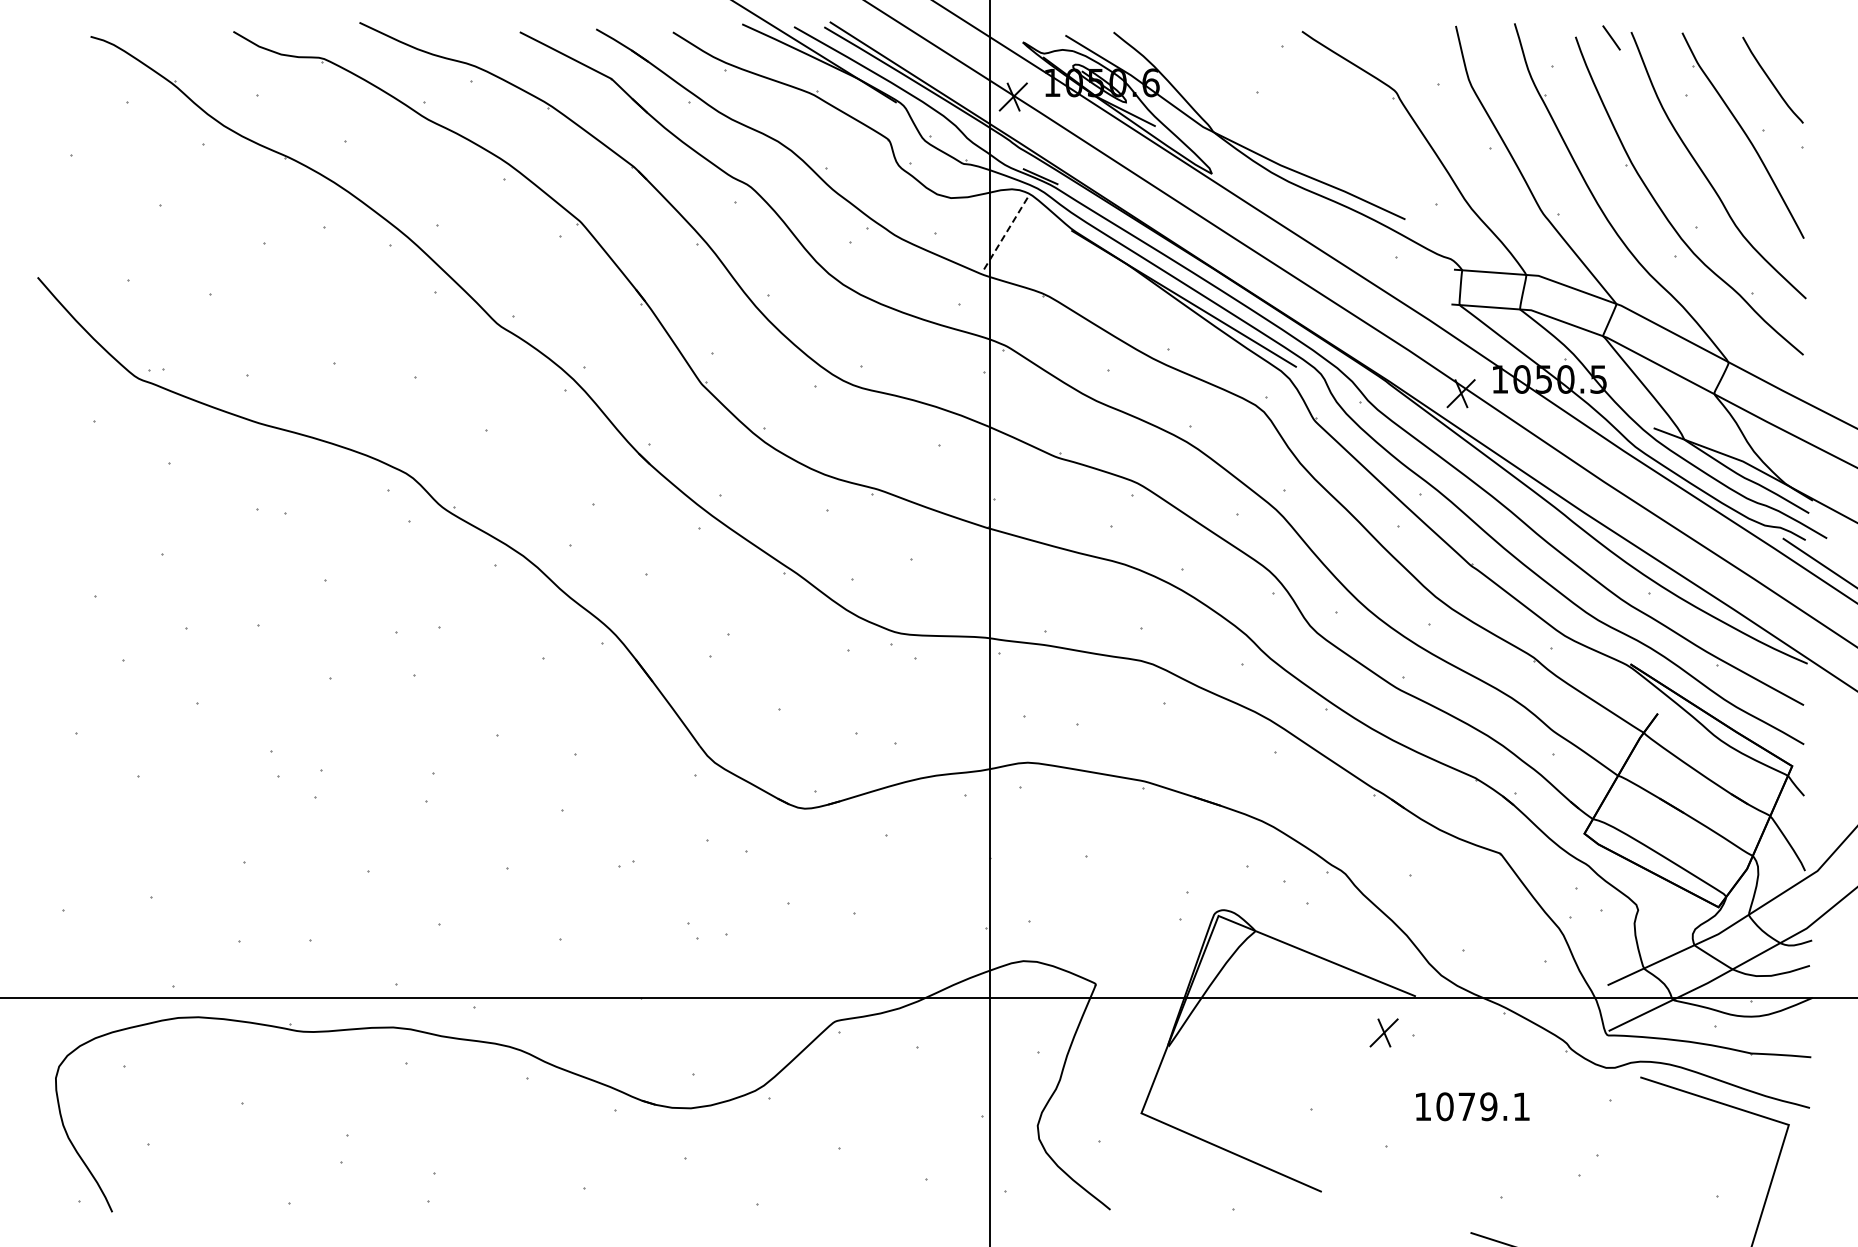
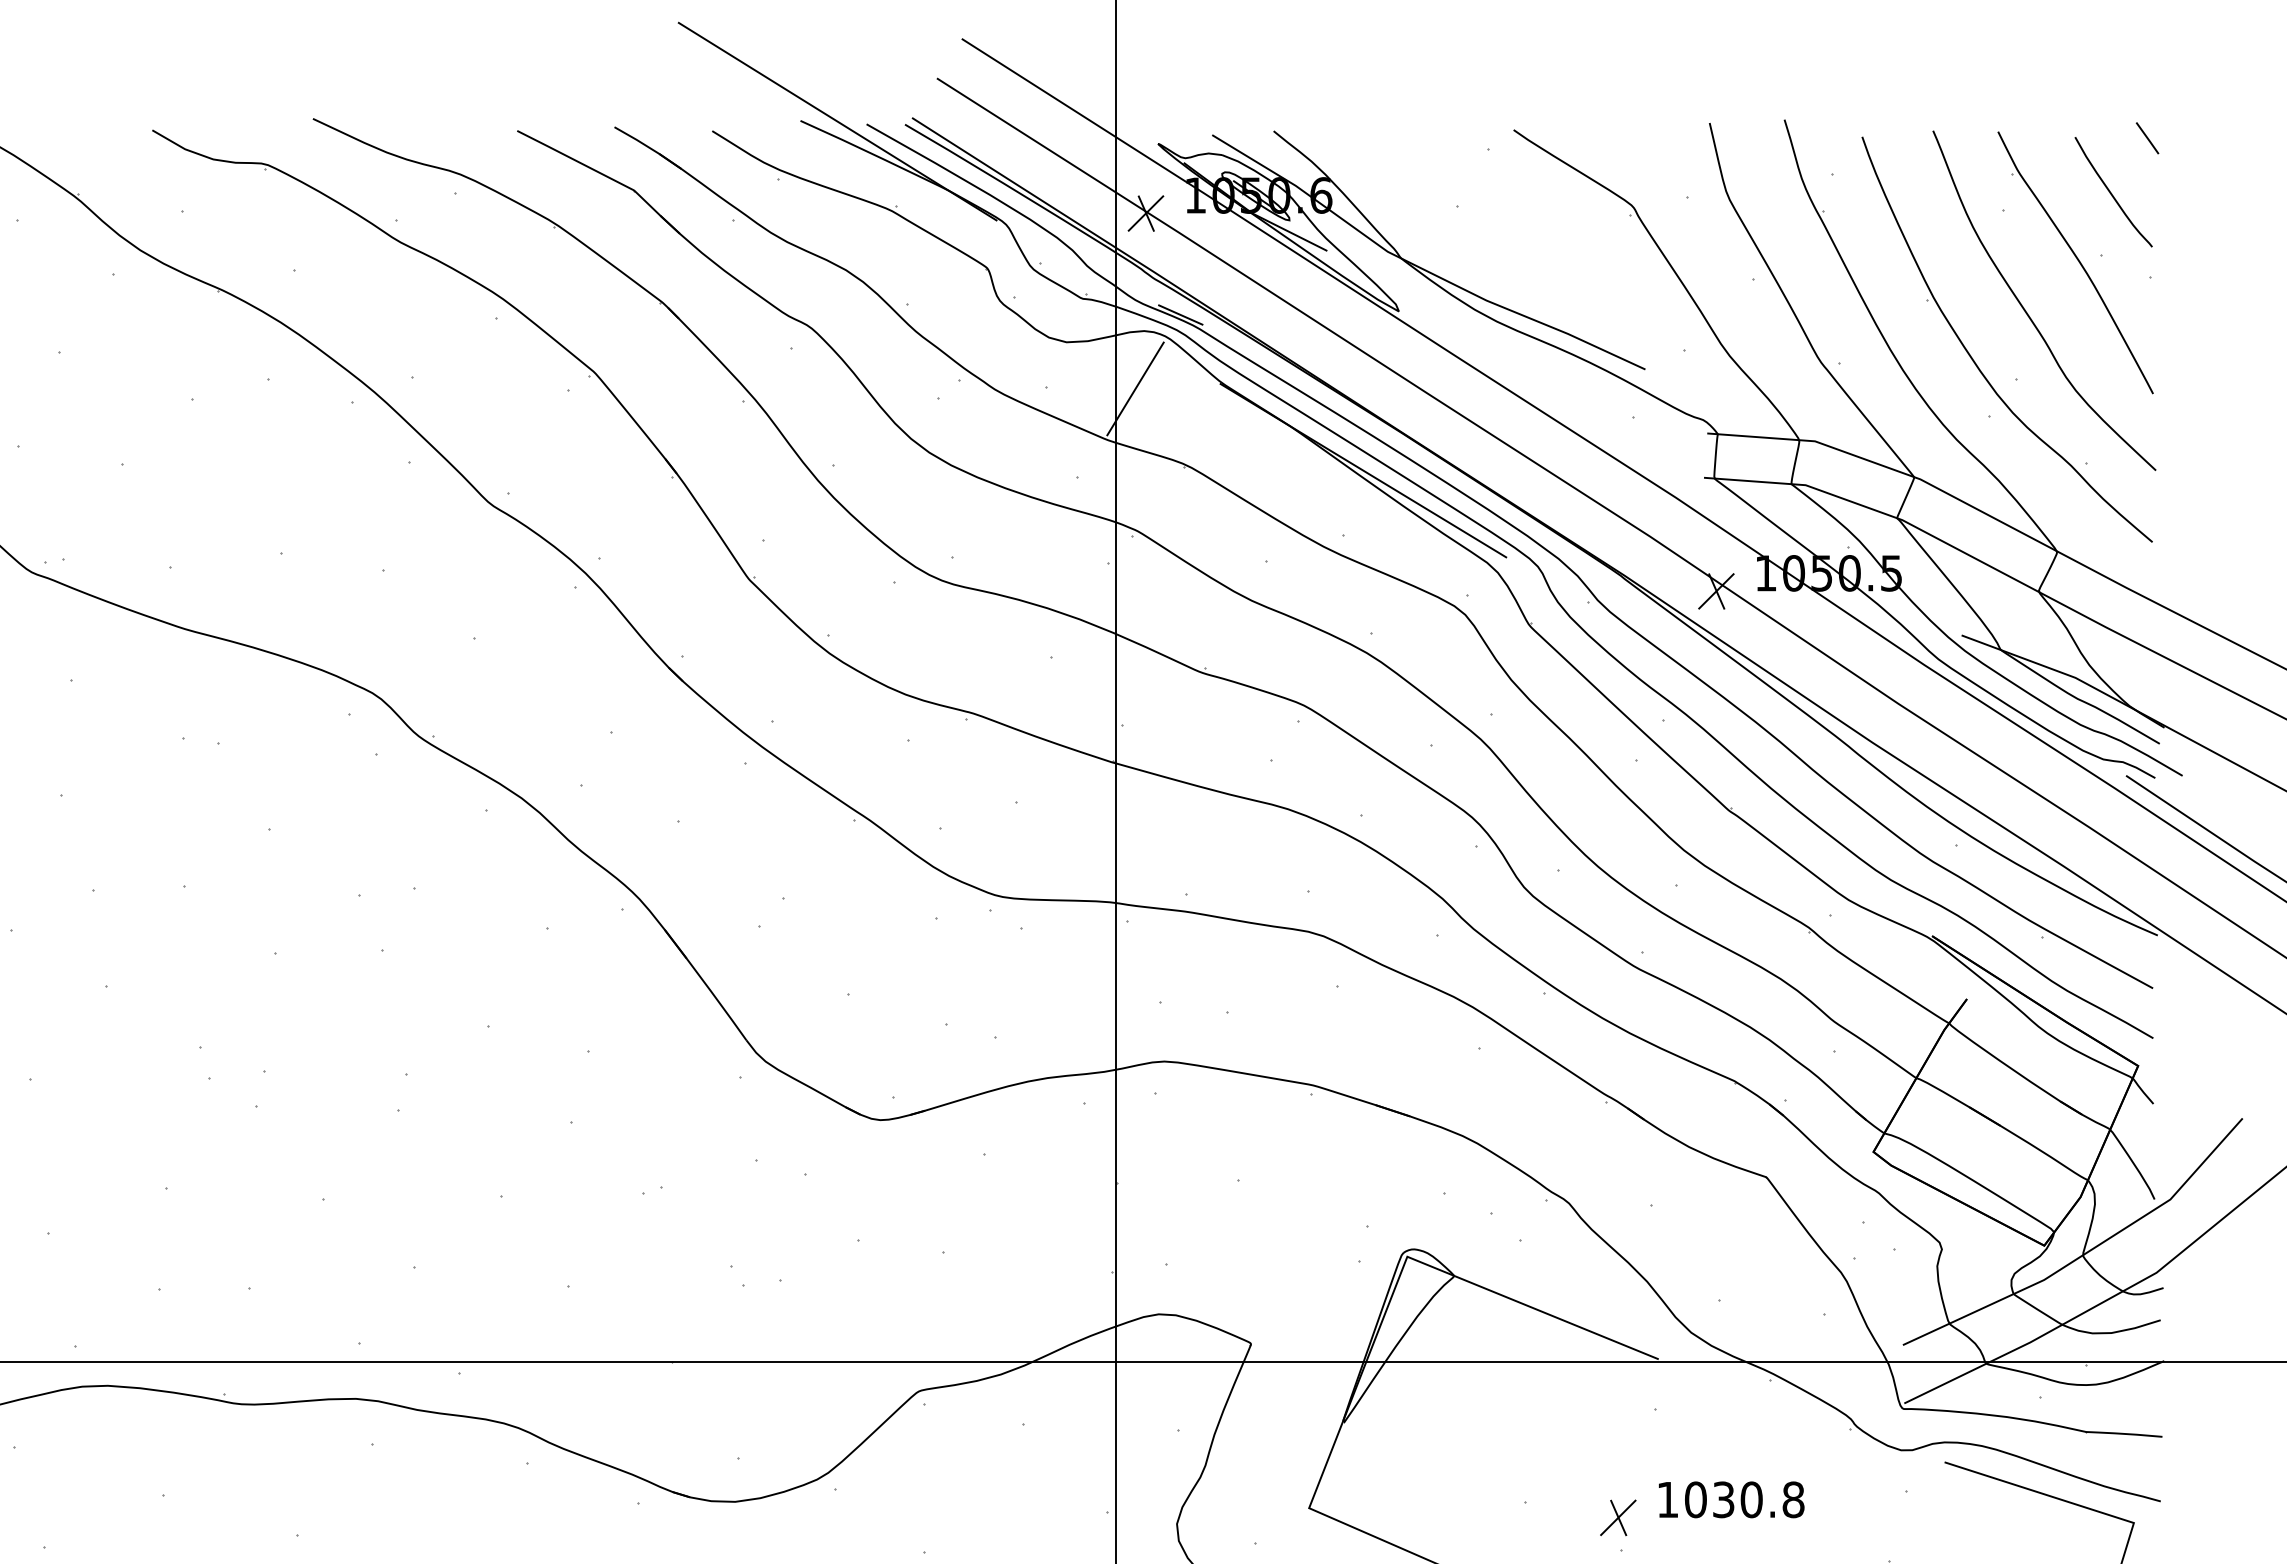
line: (1611, 37) -> (2147, 137), moved
line: (1004, 235) -> (1134, 389), dashed -> solid
part: (1383, 1032) -> (1617, 1517), moved
text: (1494, 1106) -> (1758, 1499), 1079.1 -> 1030.8

